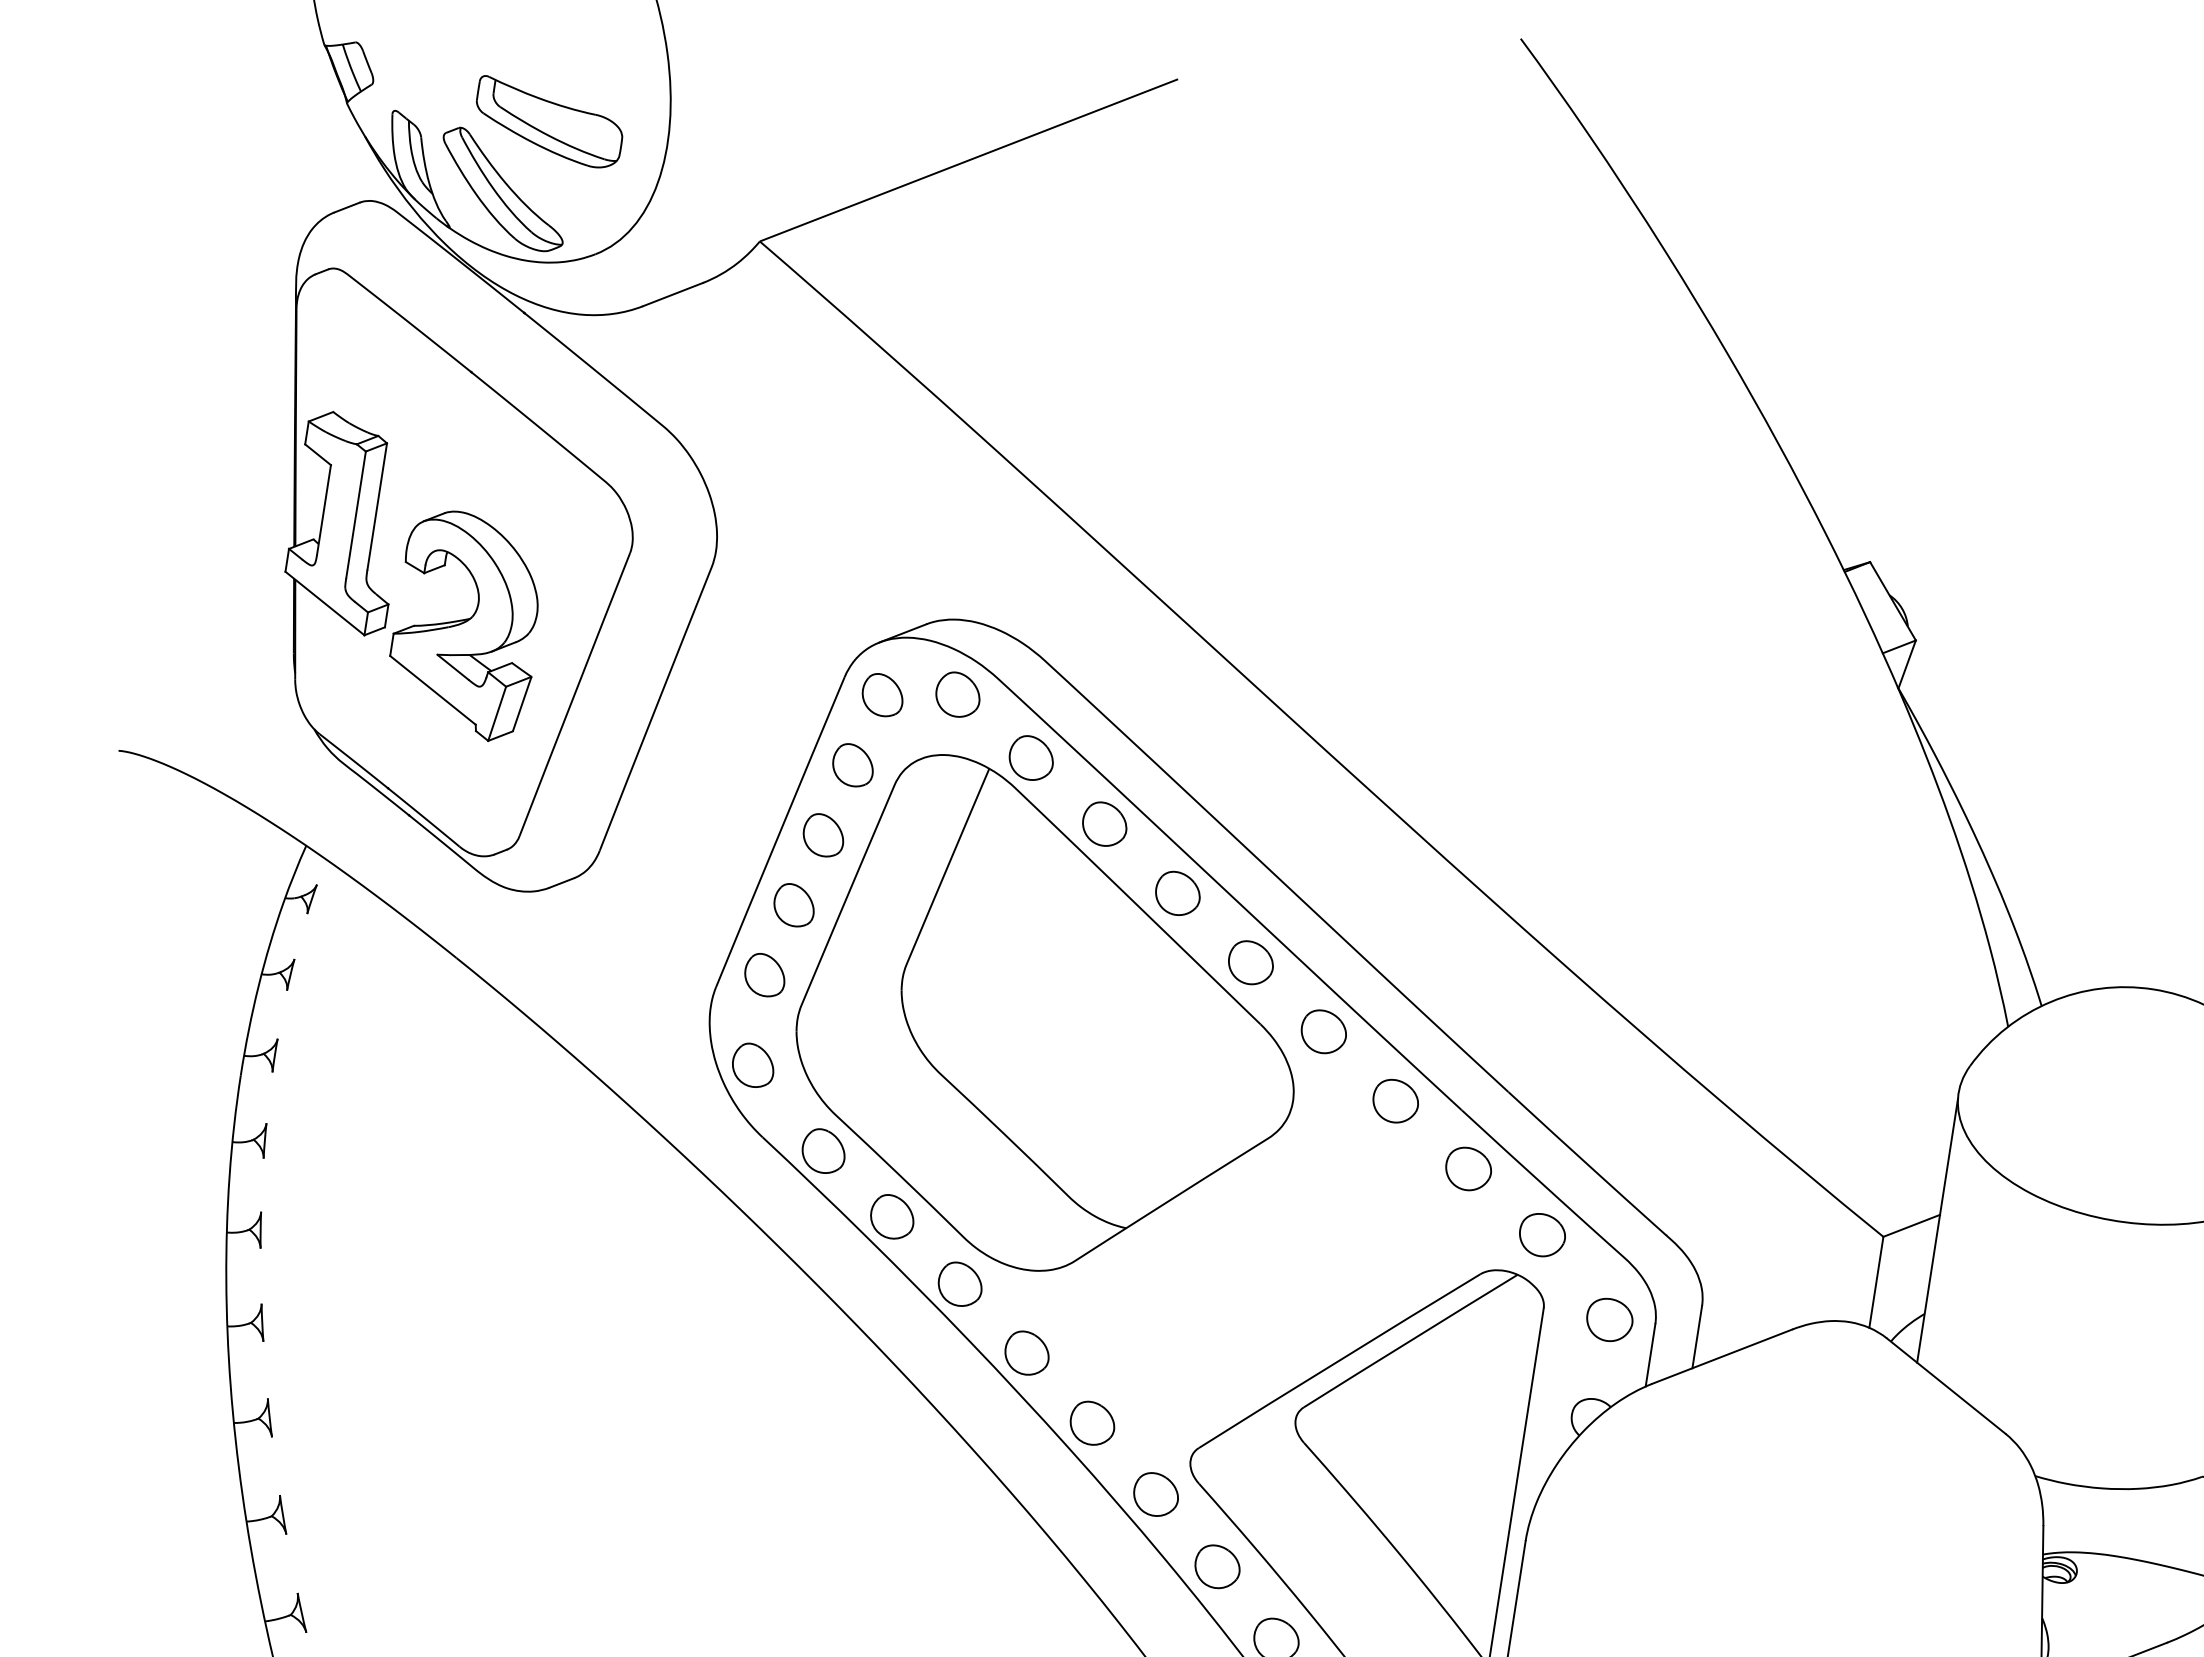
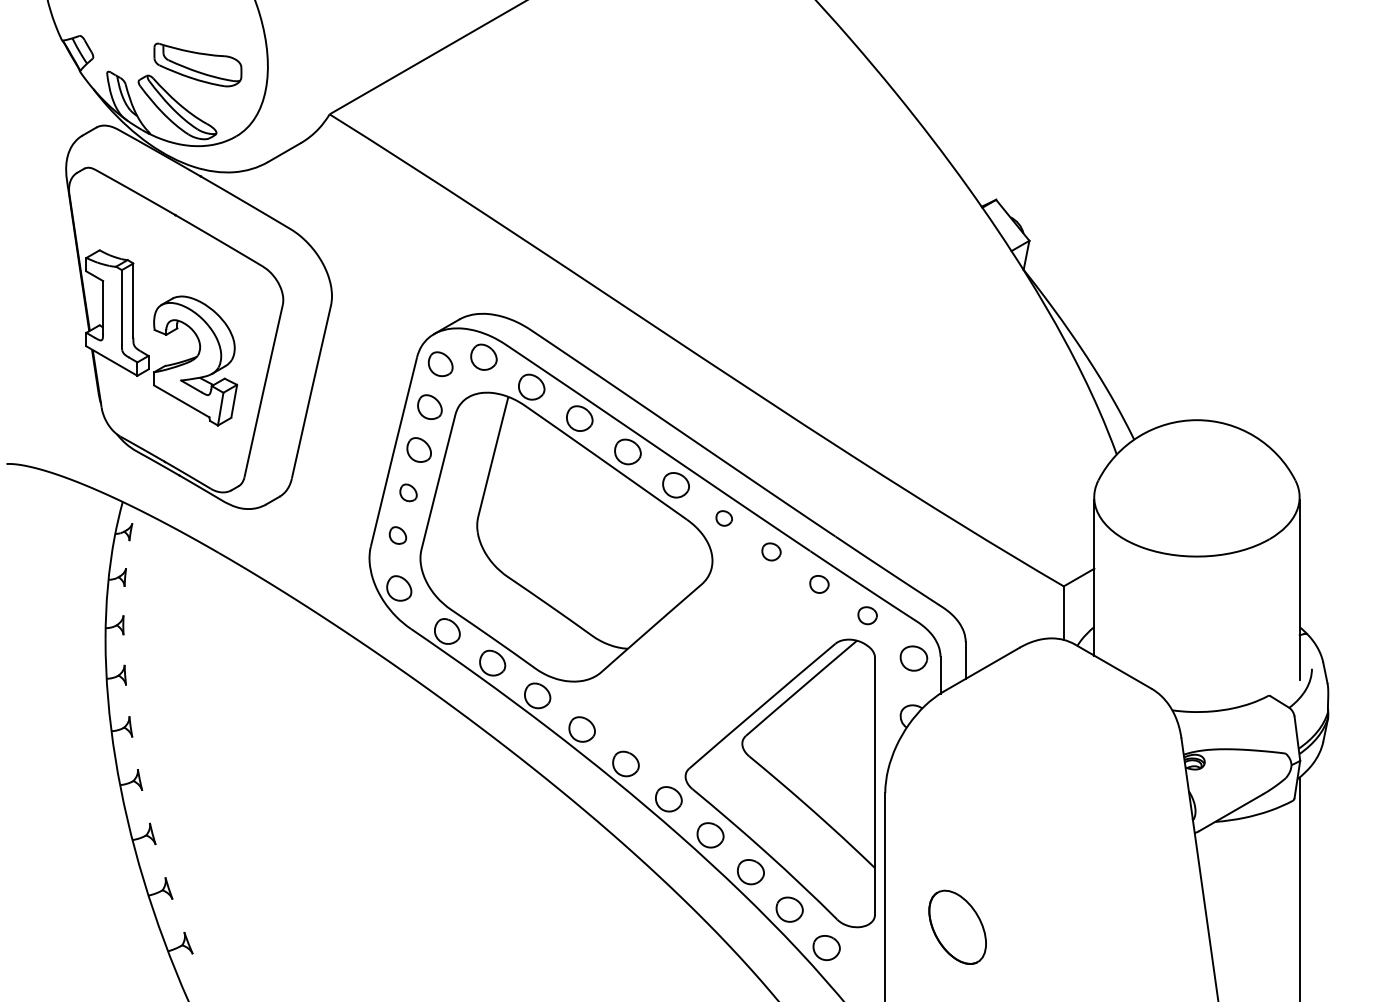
part: (794, 904) -> (408, 492), size x0.7
part: (764, 975) -> (397, 535), size x0.7
part: (1324, 1032) -> (724, 518), size x0.6
part: (1395, 1100) -> (771, 551), size x0.7
part: (1468, 1169) -> (819, 584), size x0.7
part: (1542, 1234) -> (867, 615), size x0.7

